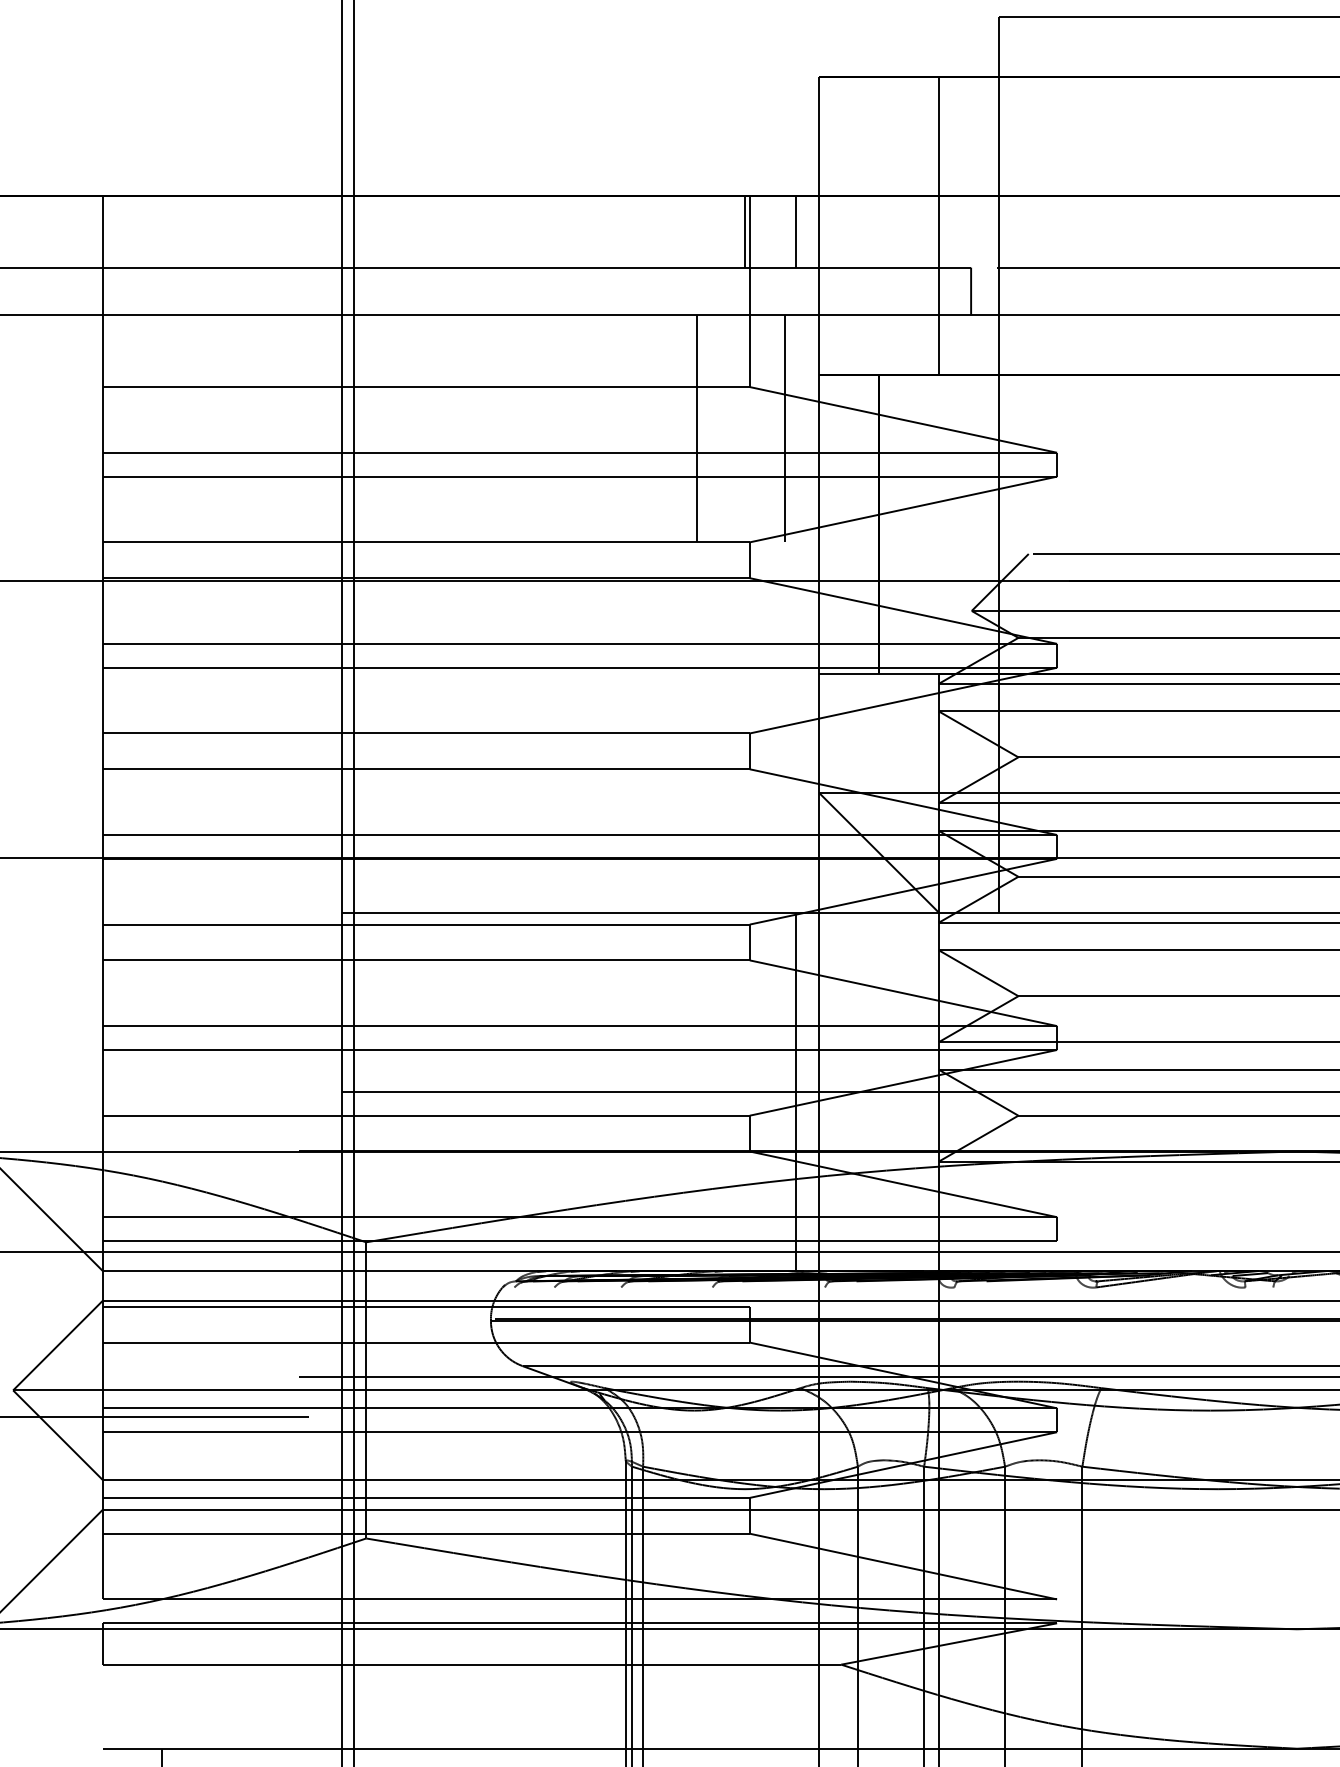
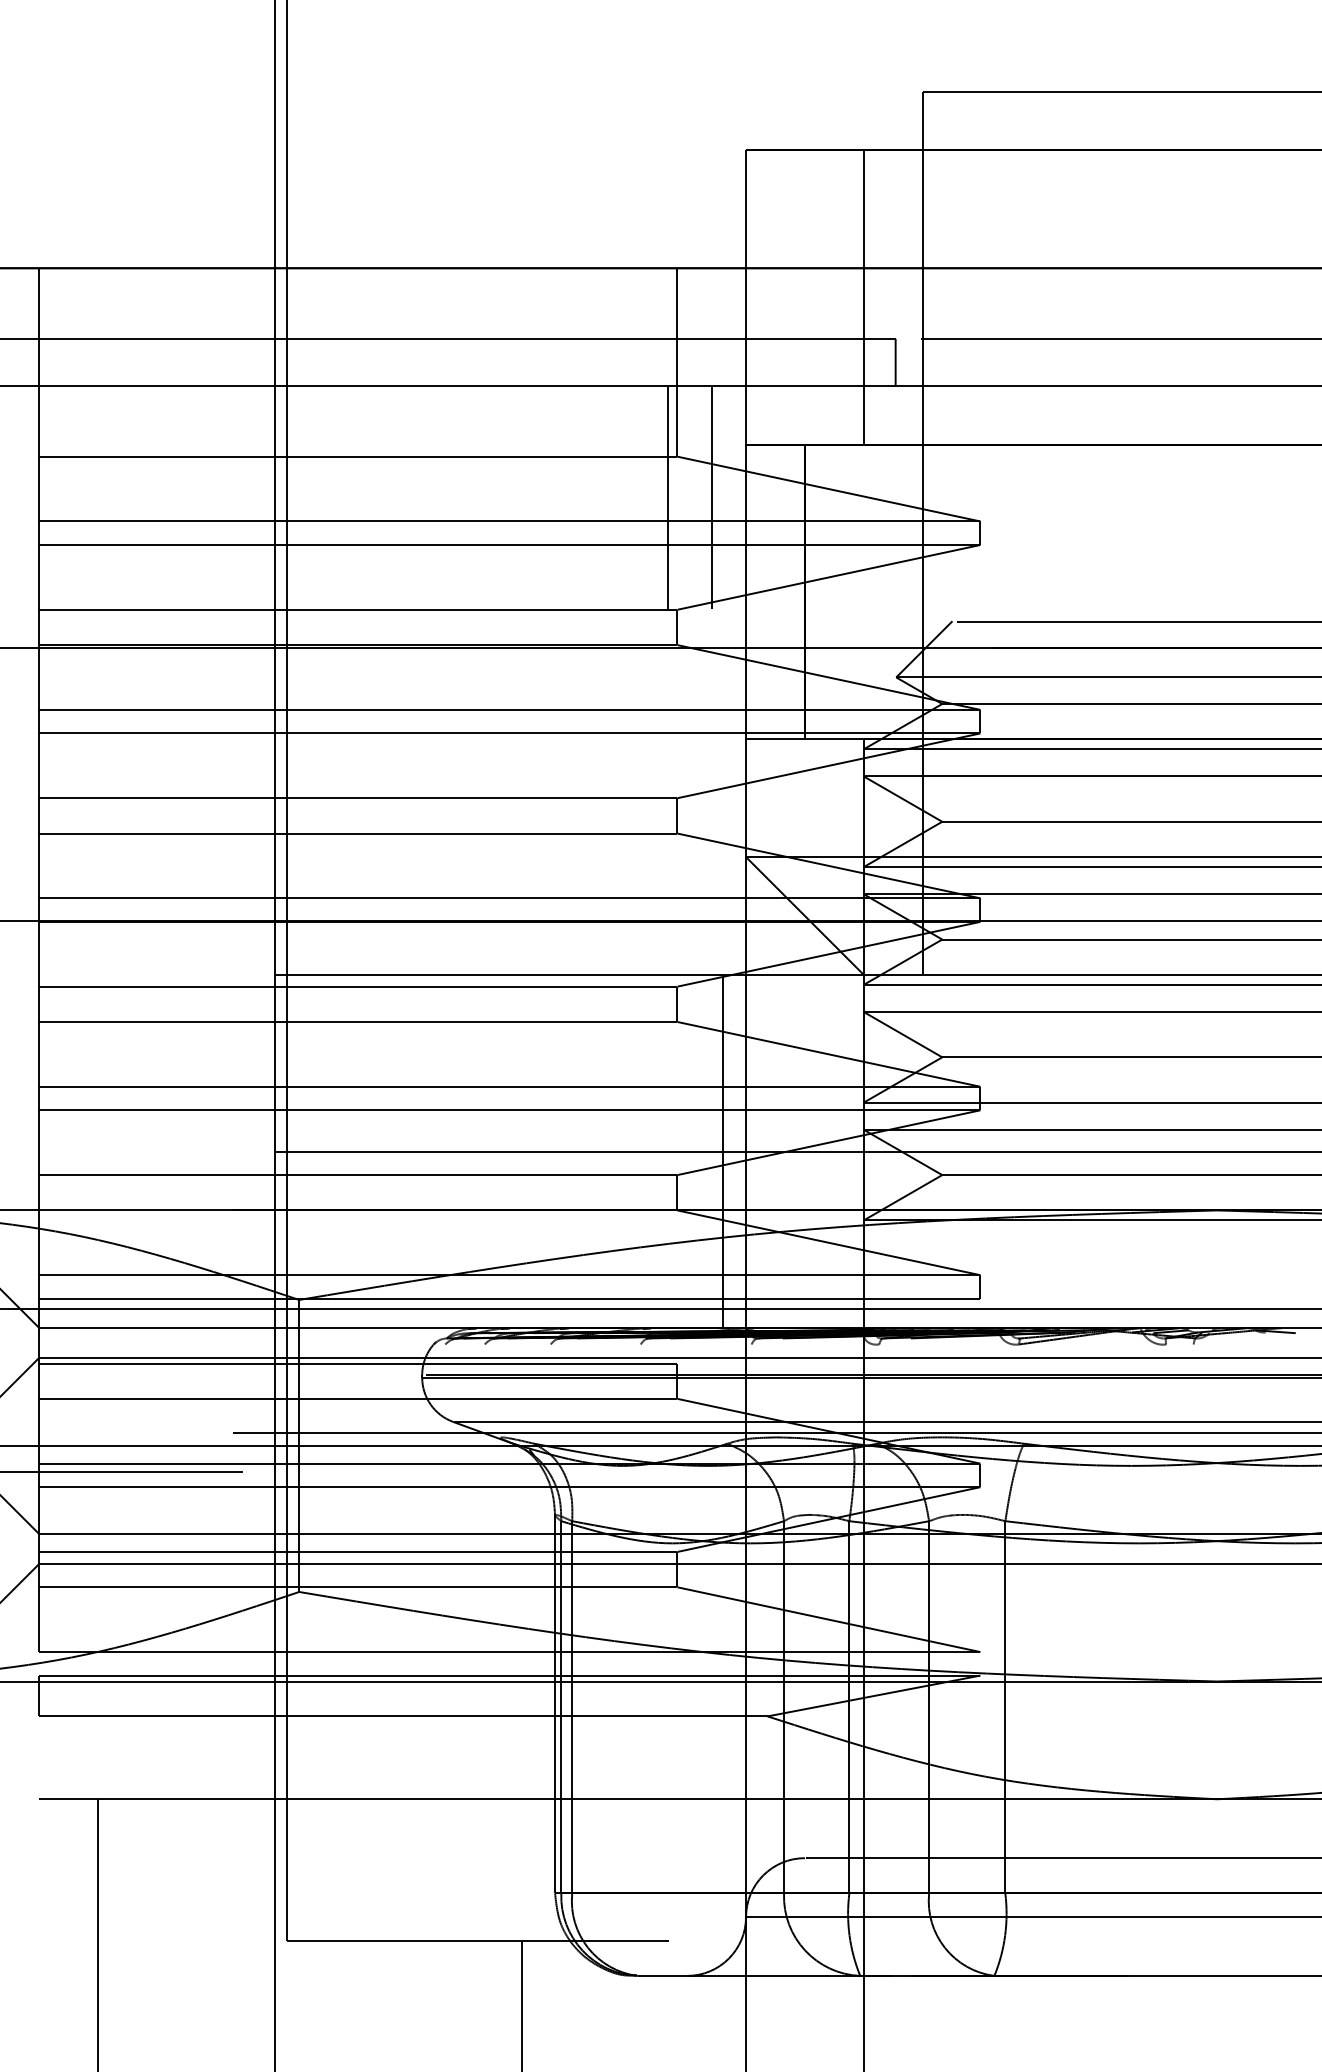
line: (744, 231) -> (672, 303), removed
line: (795, 231) -> (722, 303), removed
line: (697, 428) -> (667, 497), moved

